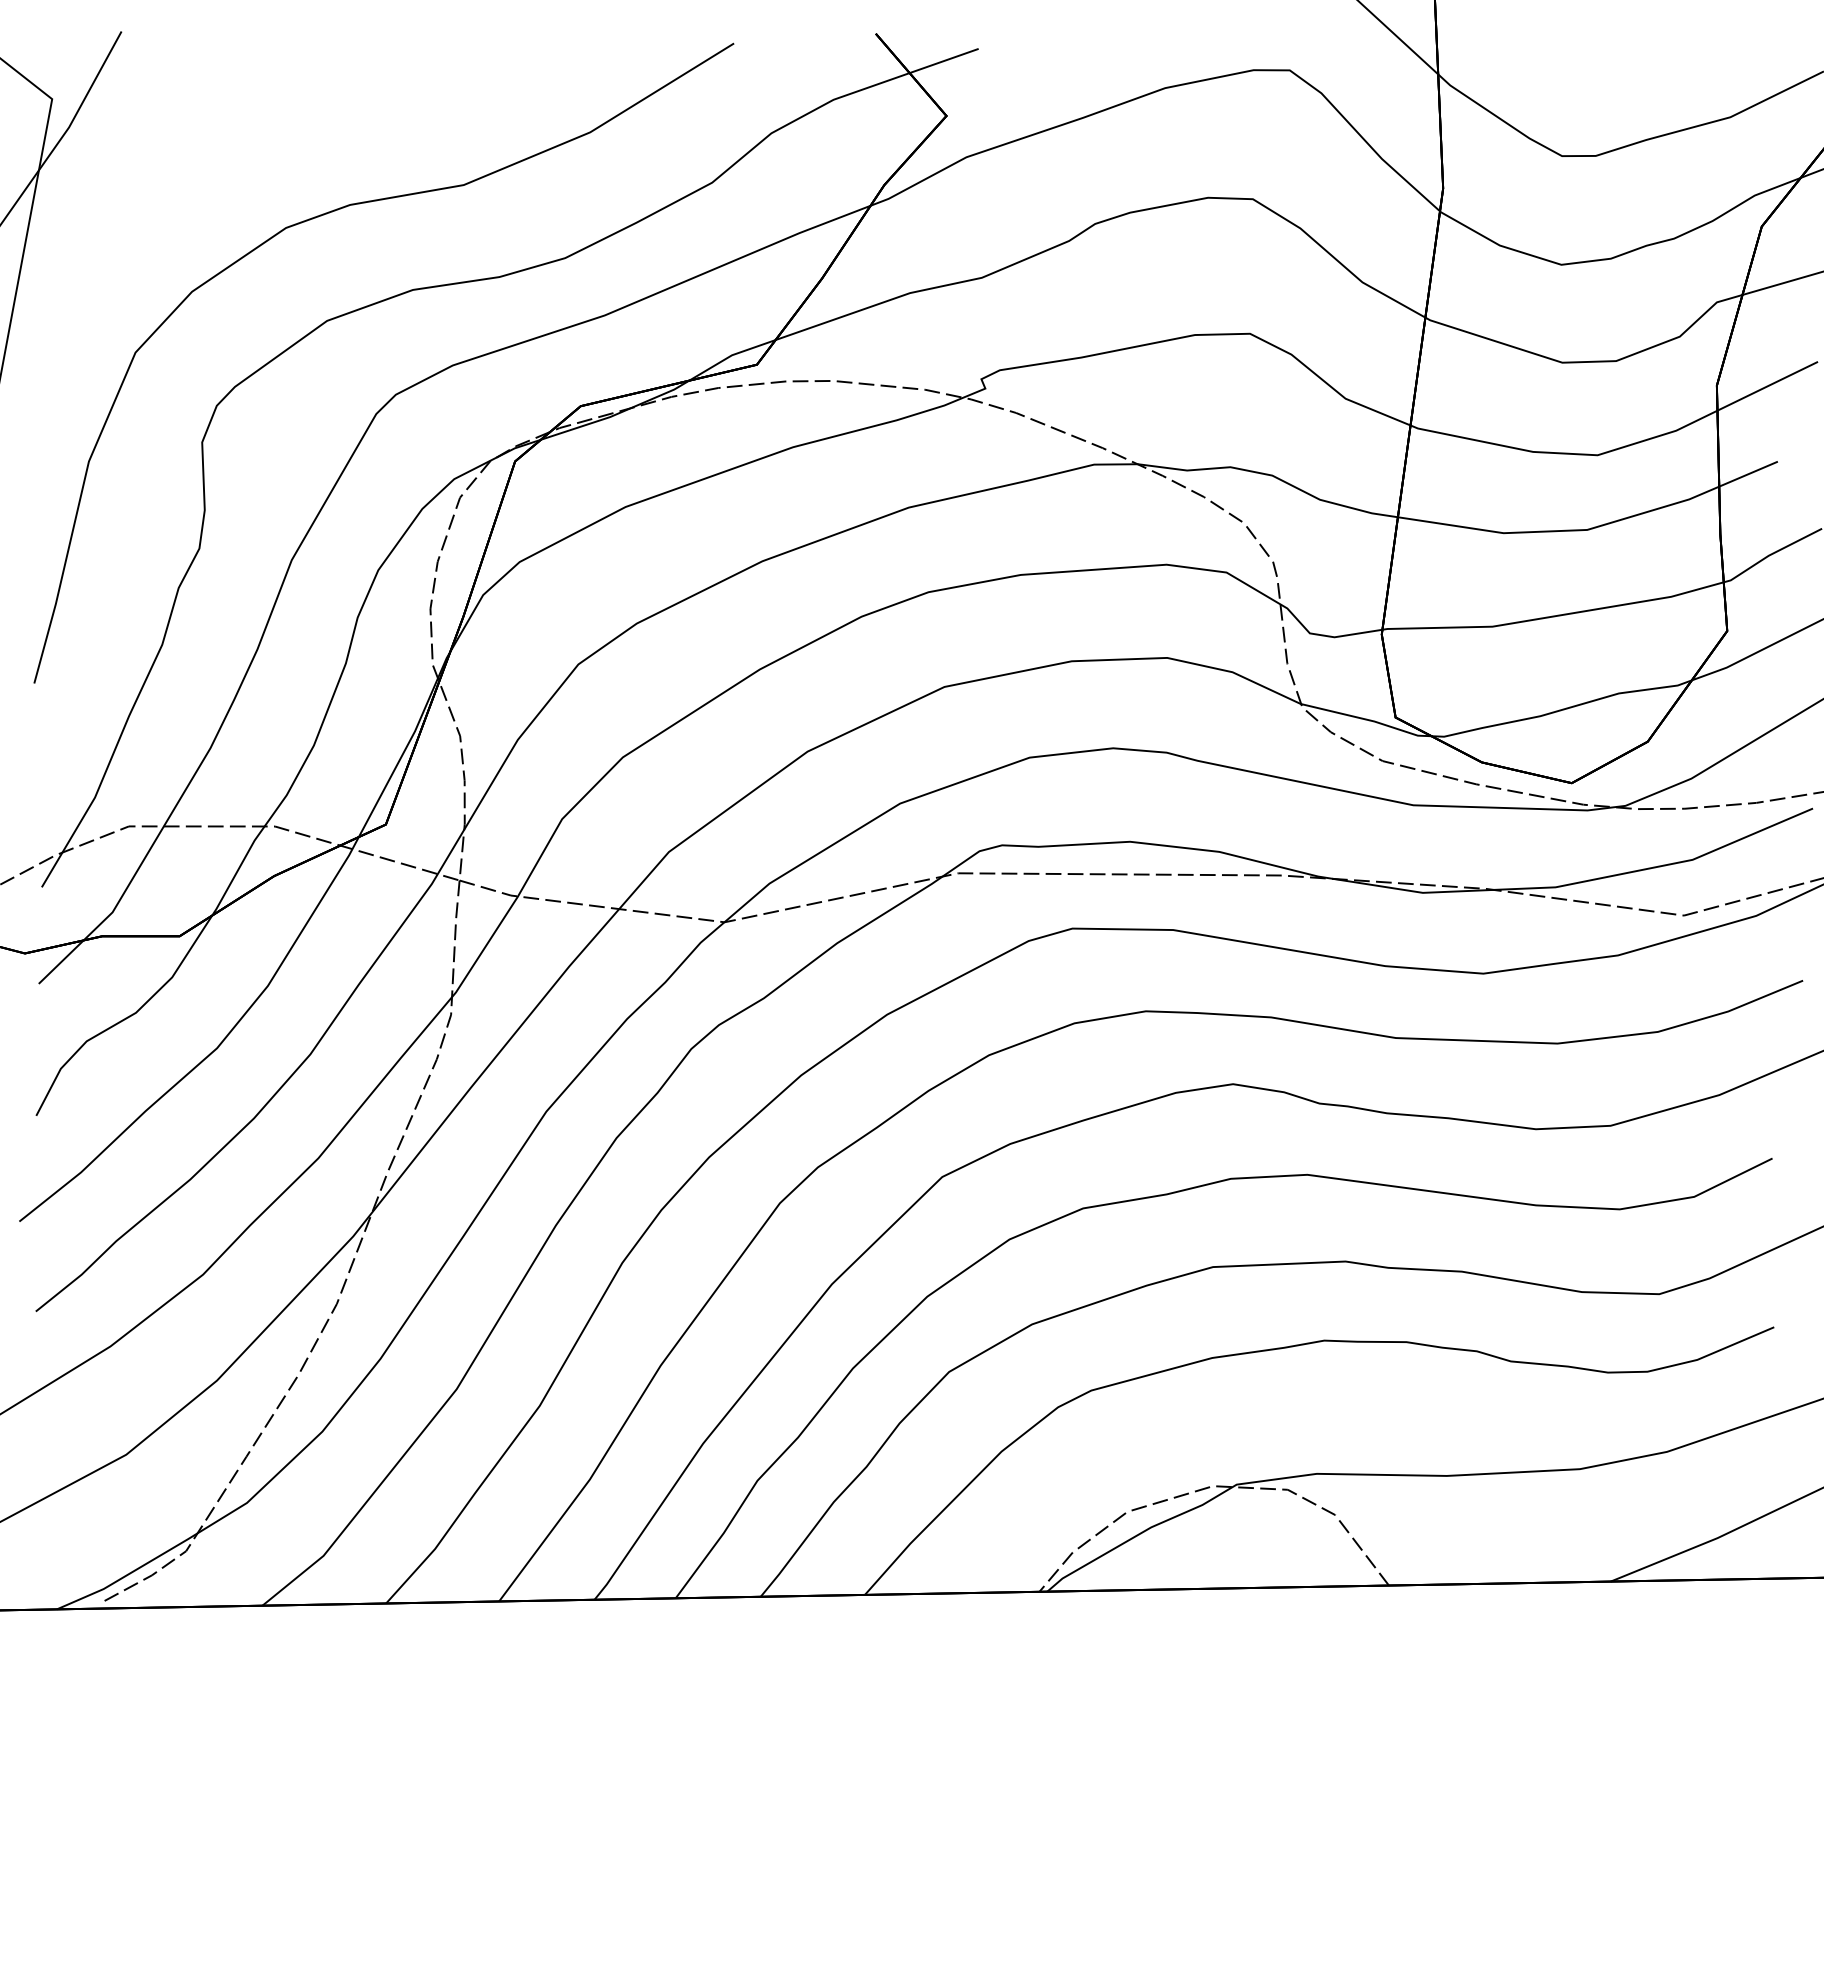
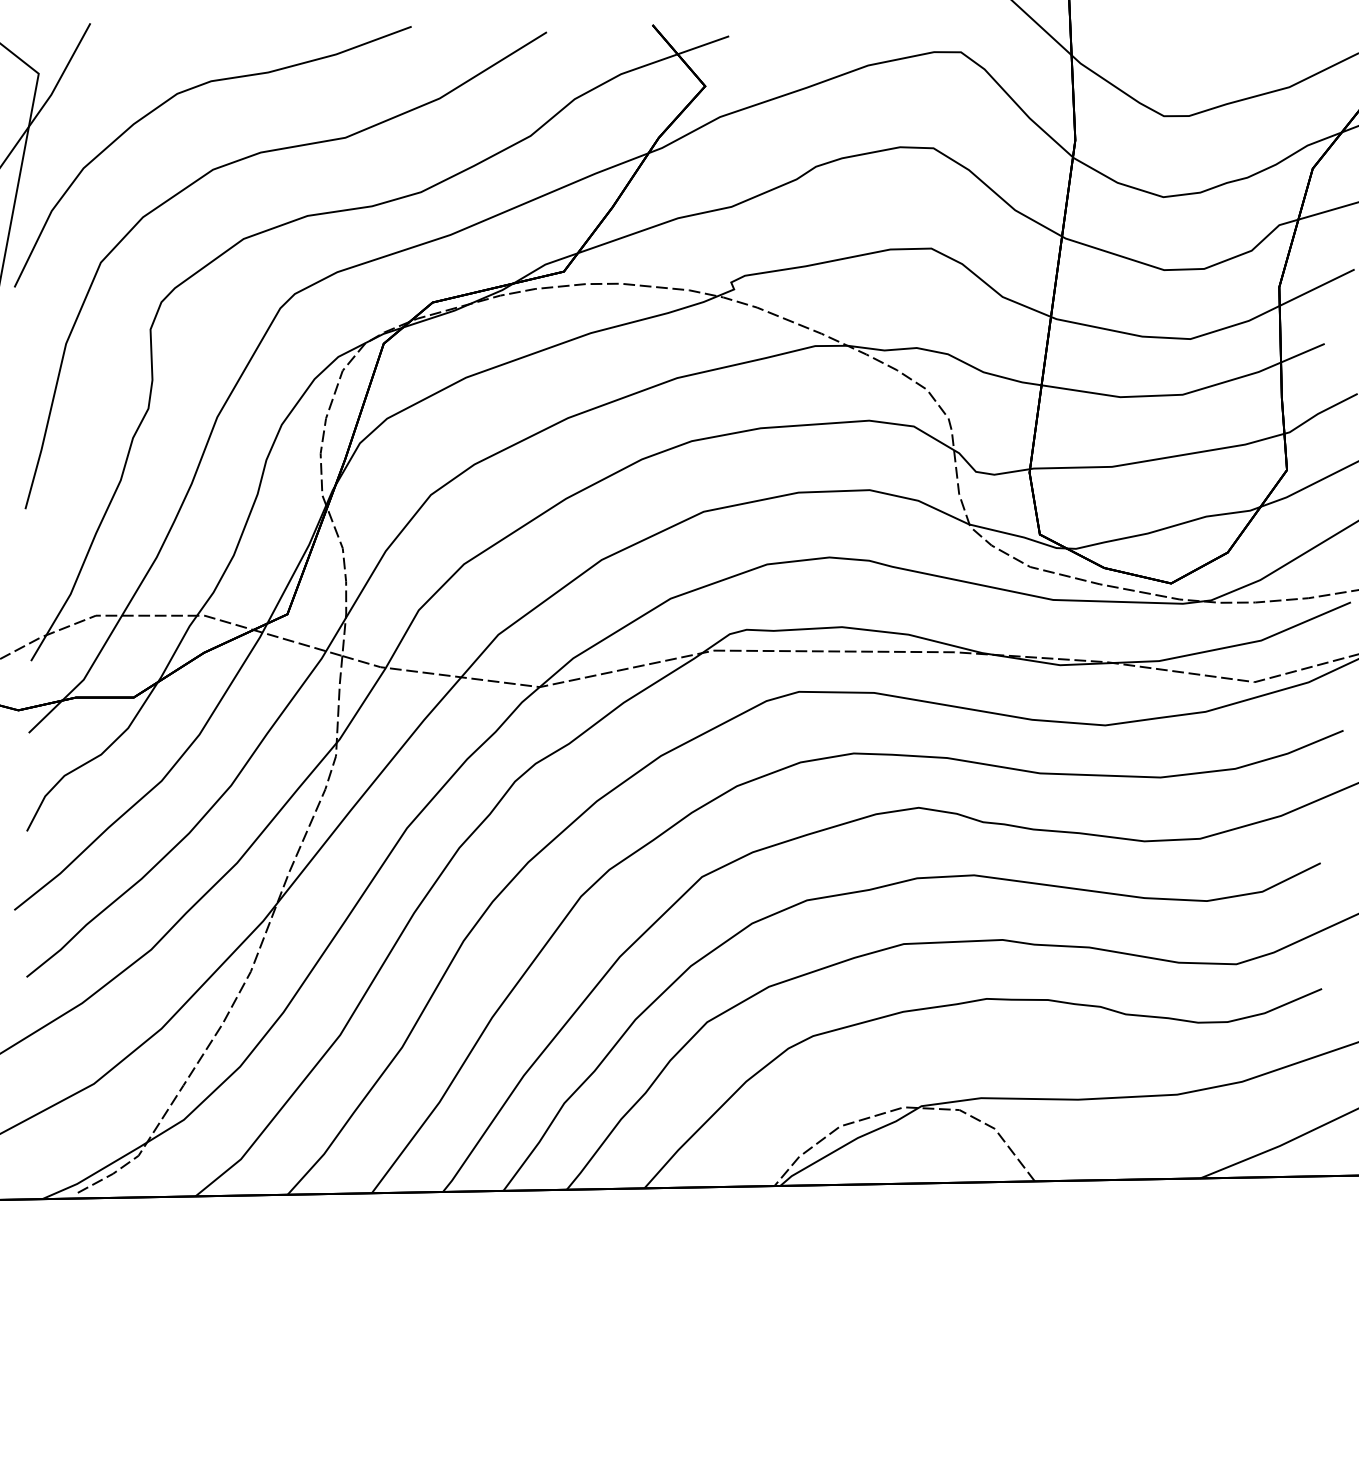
curve: (251, 122) -> (187, 91), added

